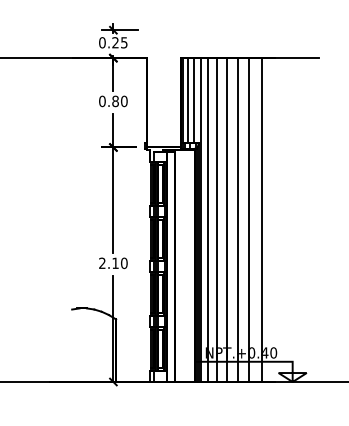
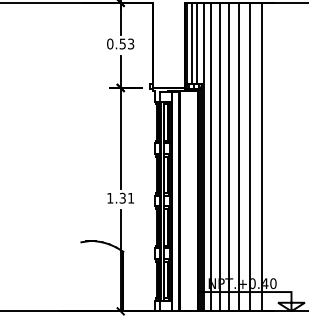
text: (119, 101) -> (126, 44), 0.80 -> 0.53
text: (113, 263) -> (120, 198), 2.10 -> 1.31

